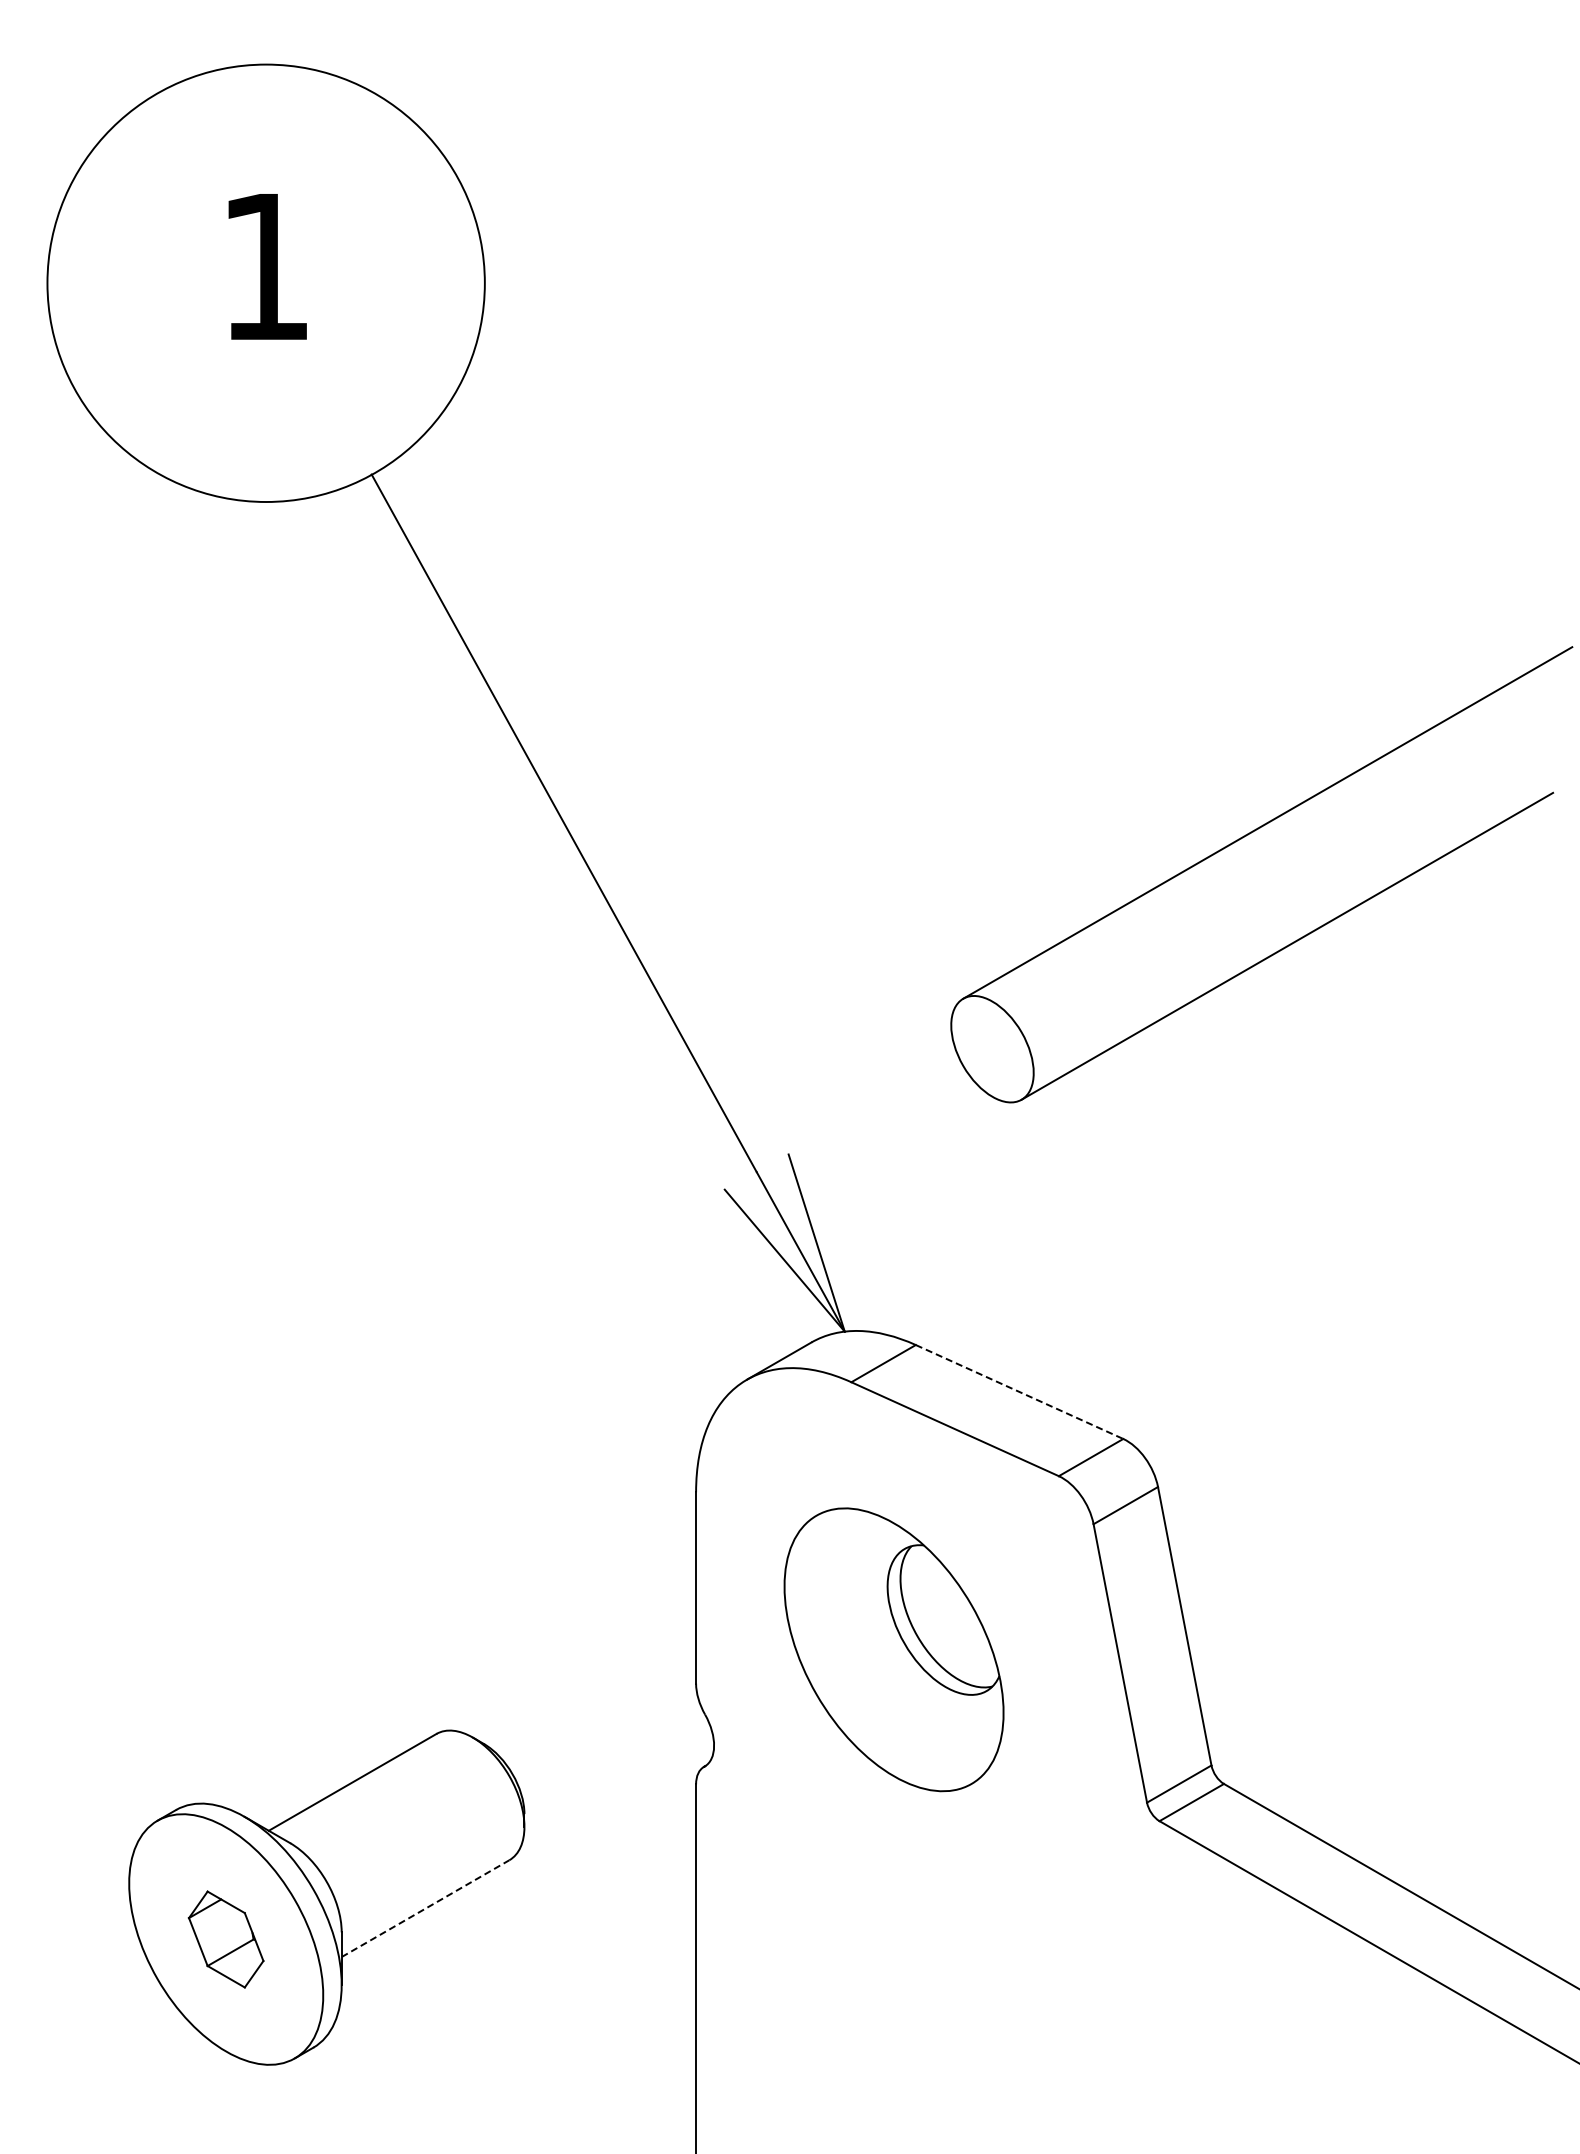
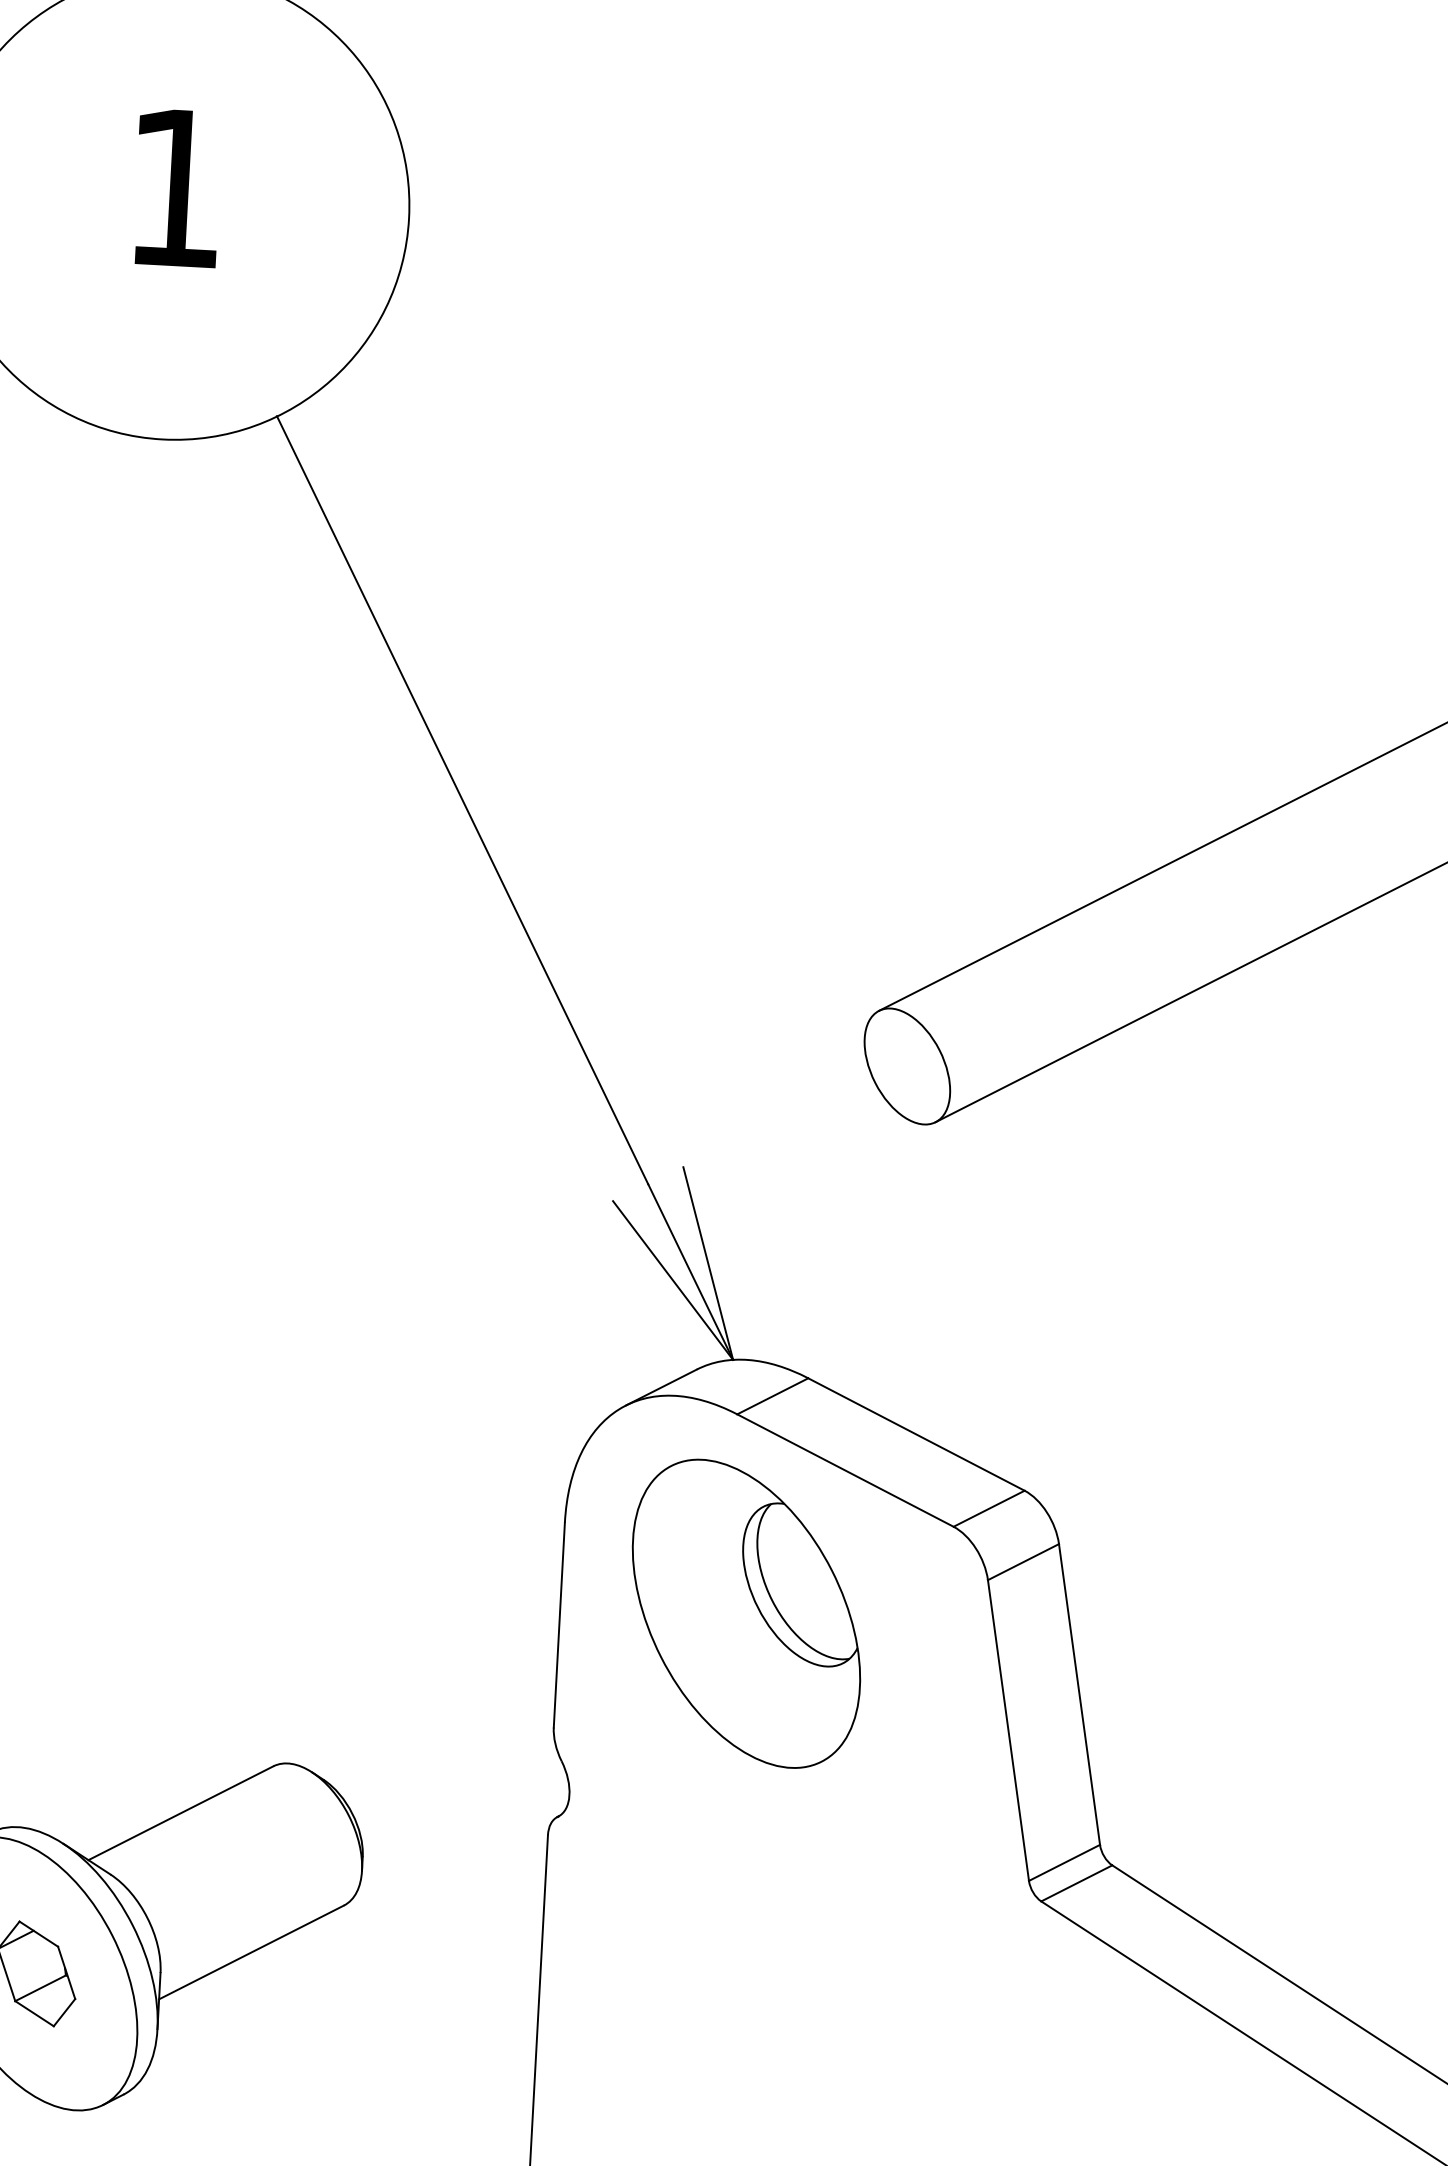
line: (1019, 1392) -> (916, 1435), dashed -> solid
part: (893, 1649) -> (745, 1613), moved
line: (425, 1908) -> (251, 1952), dashed -> solid

